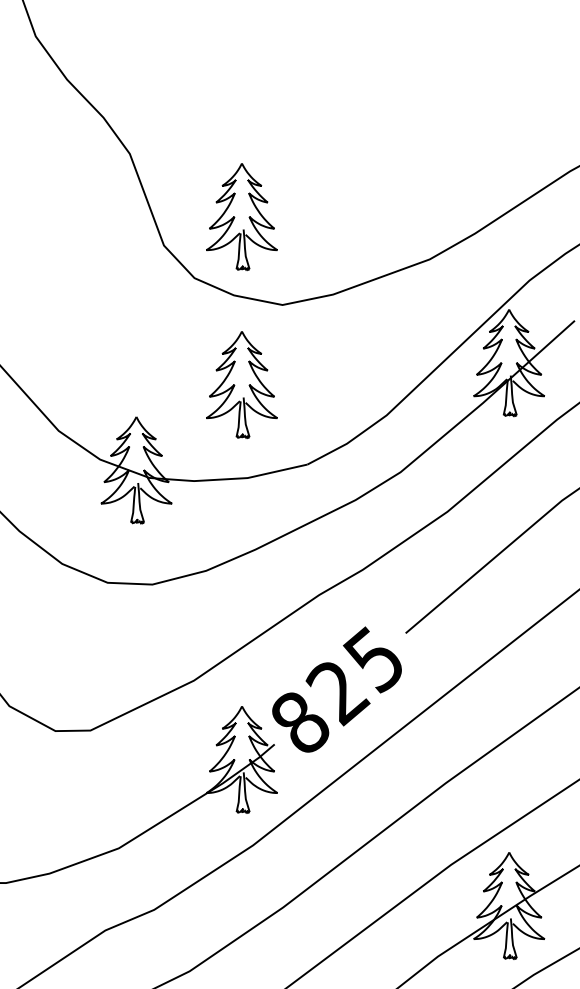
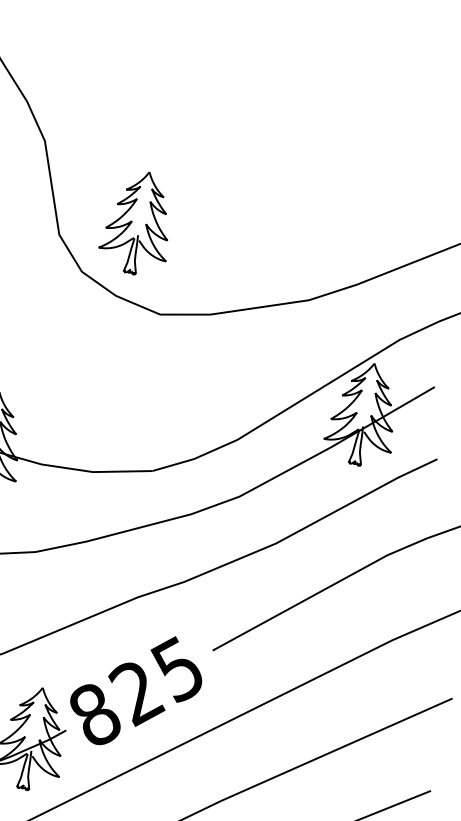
part: (241, 384) -> (105, 382), removed

